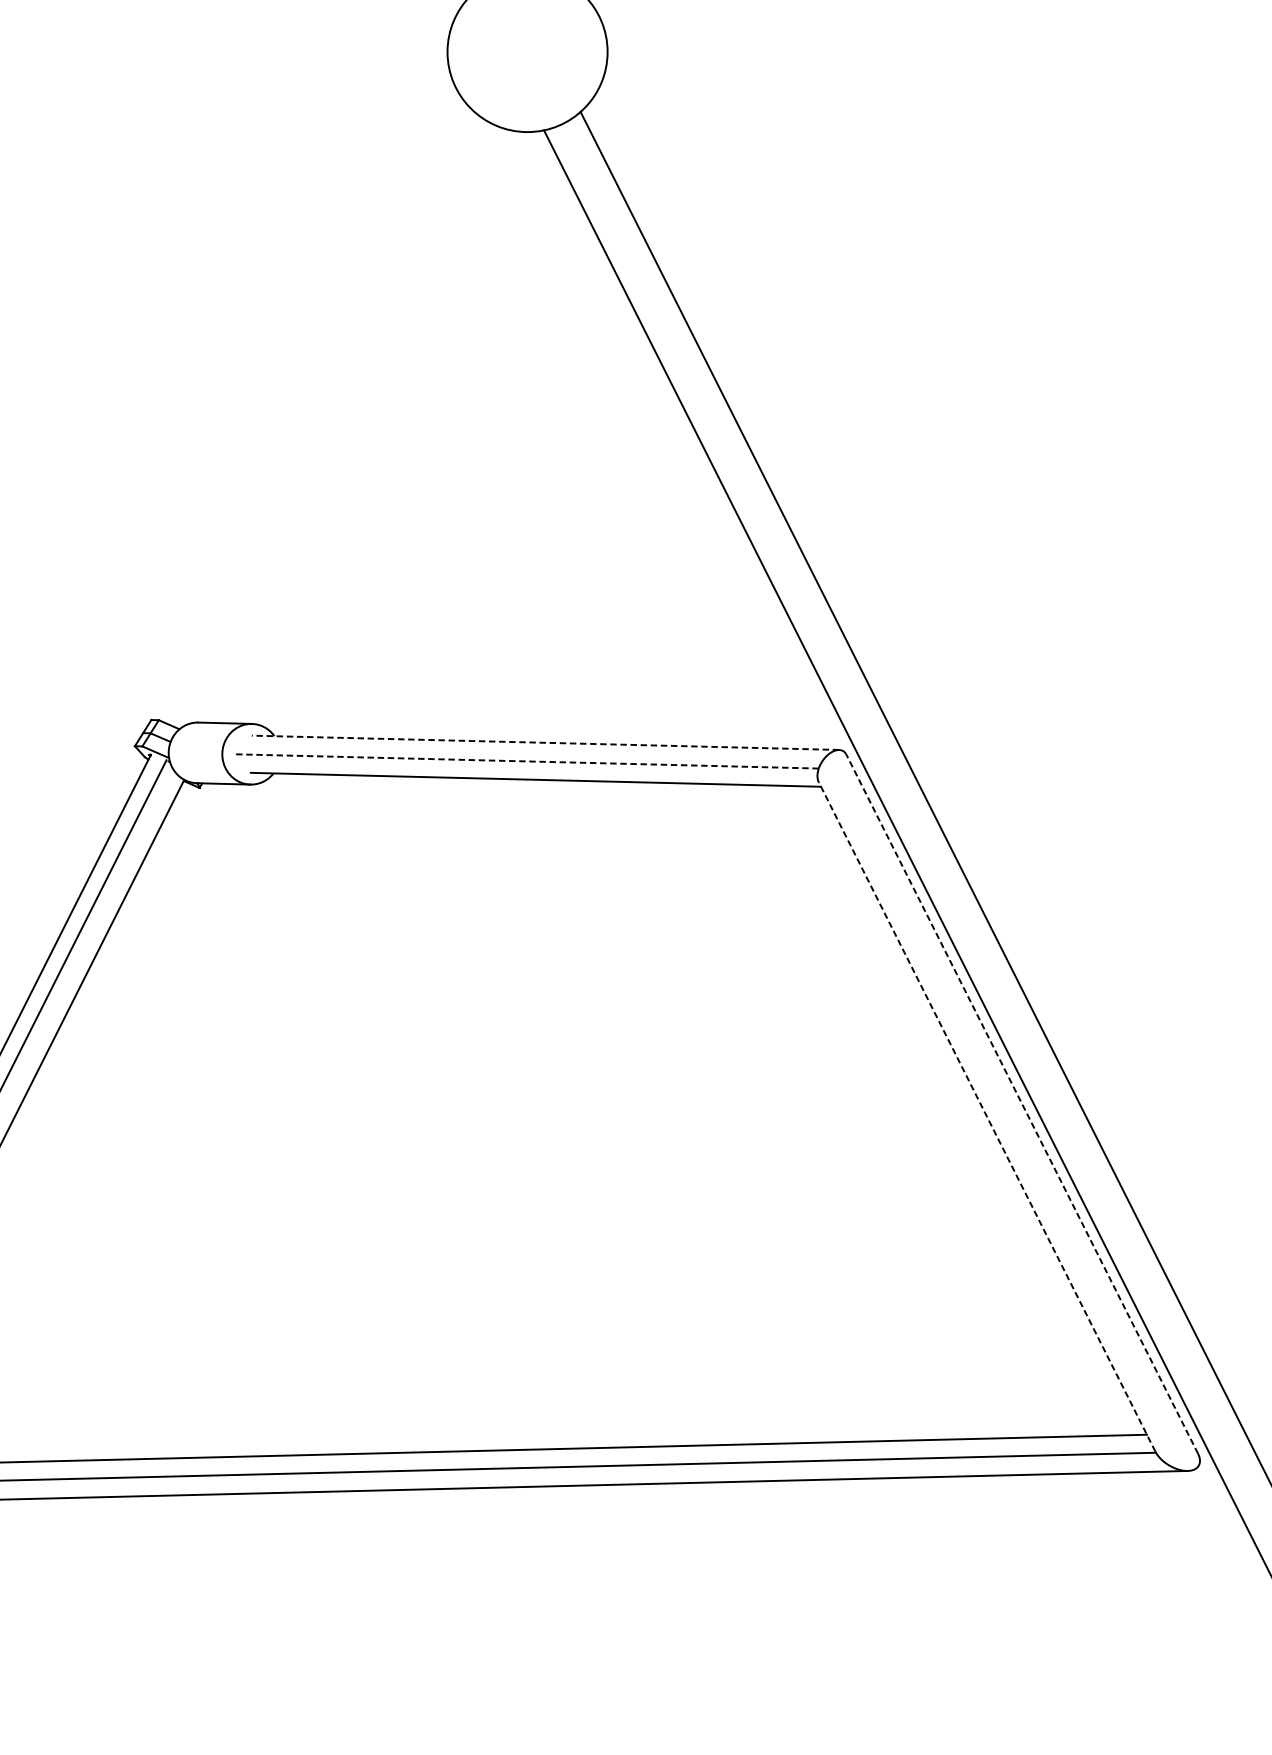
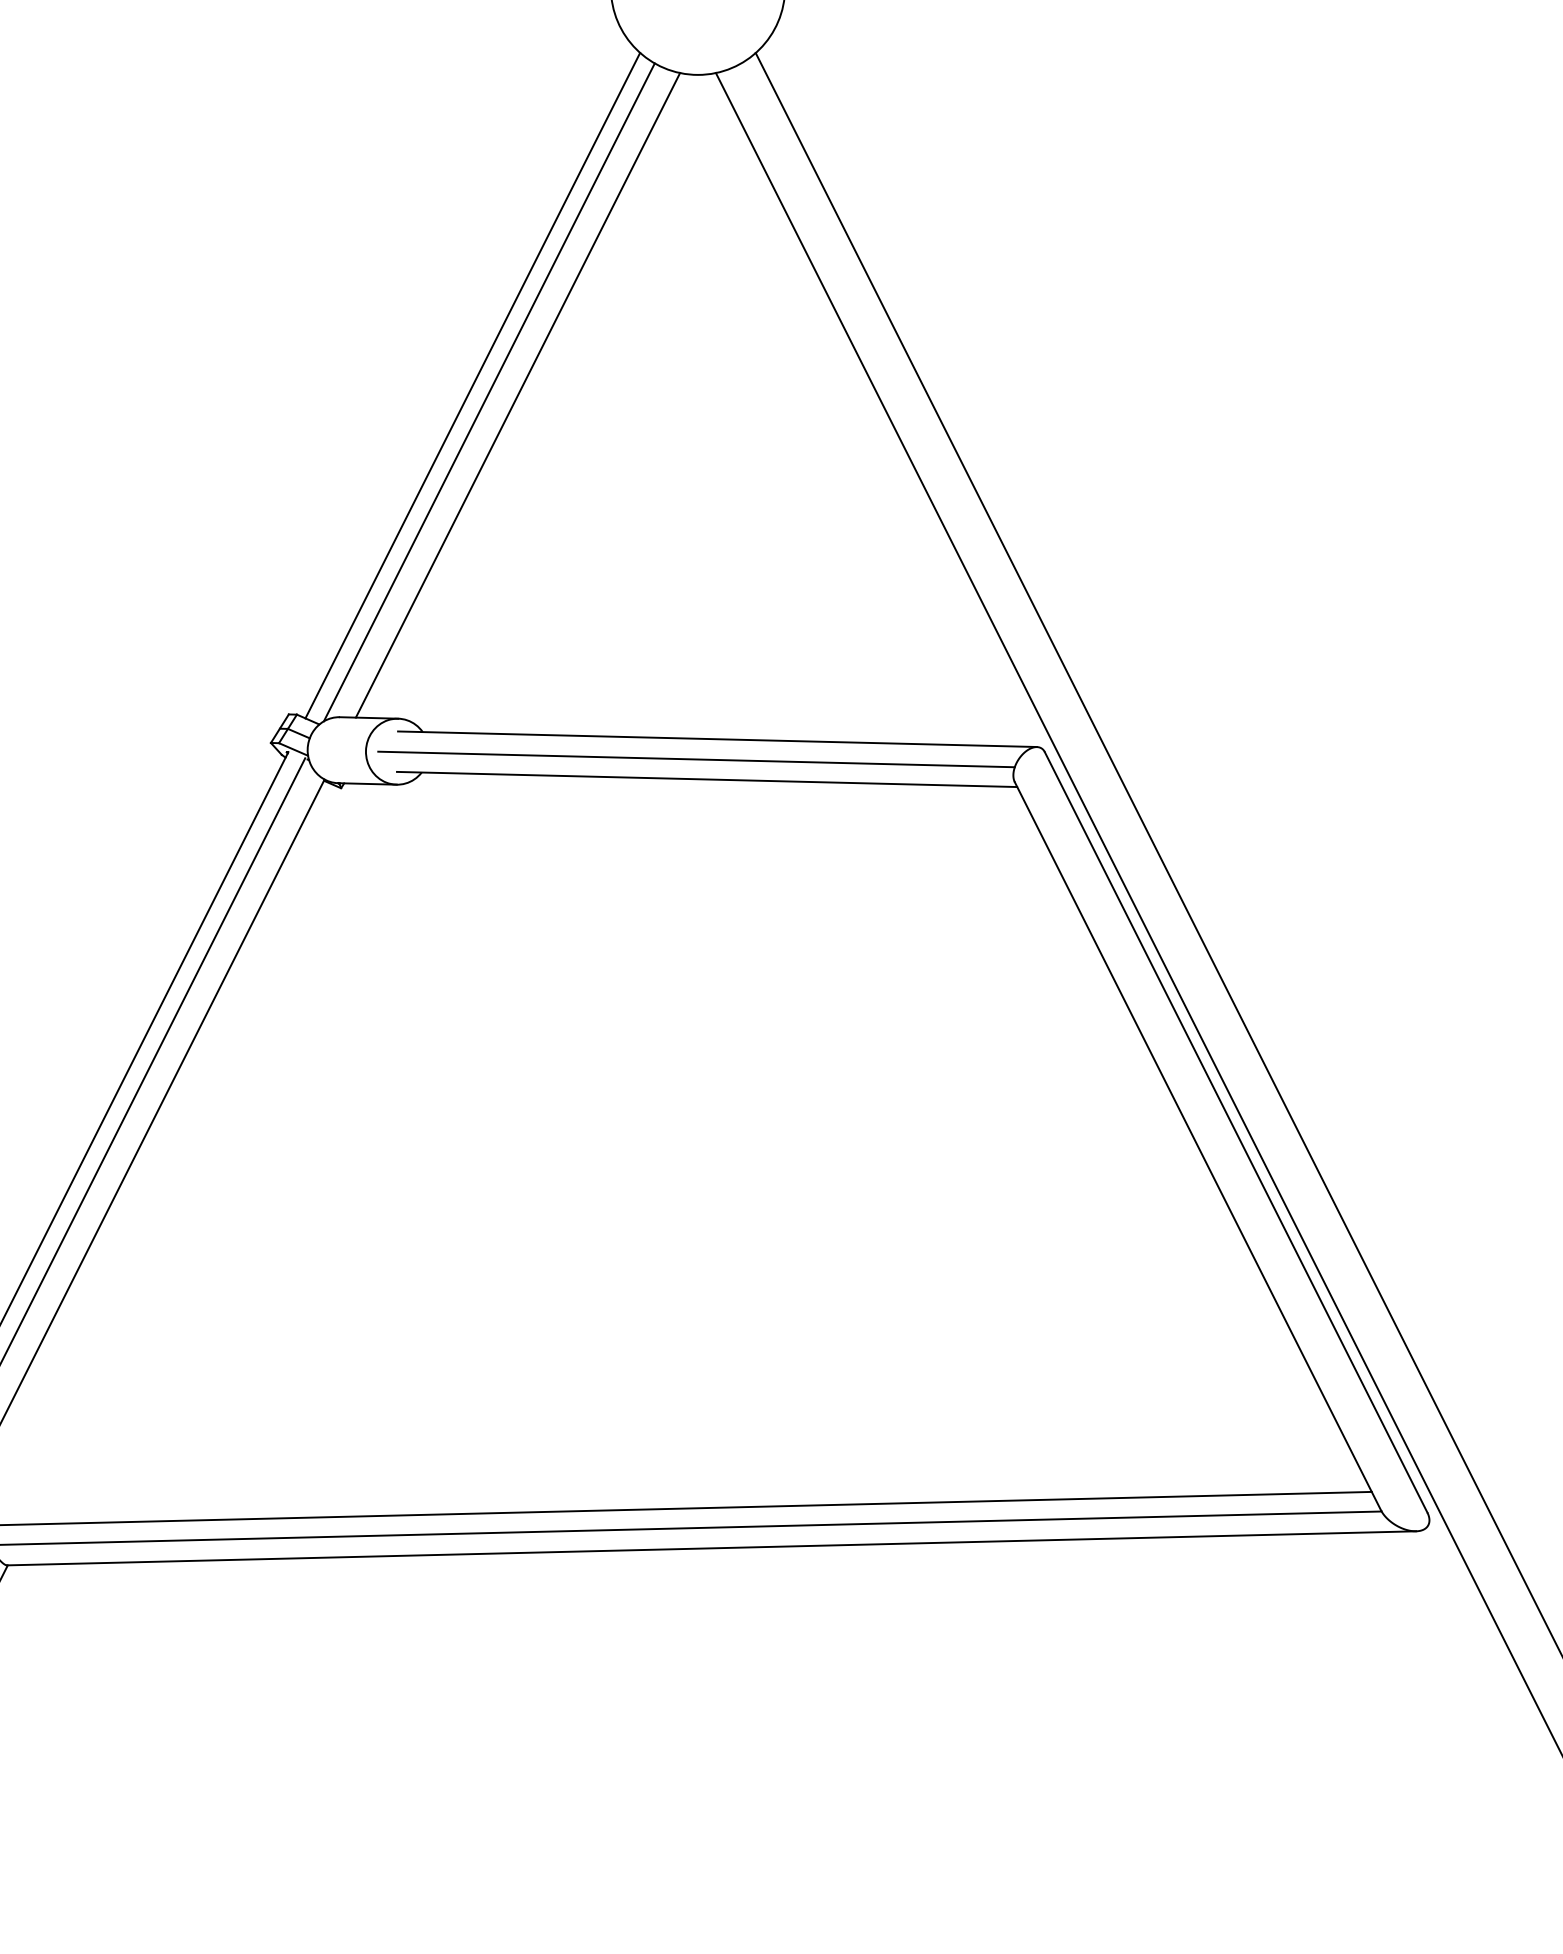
line: (320, 417) -> (472, 385), added
line: (334, 424) -> (488, 392), added
line: (361, 426) -> (517, 395), added
line: (545, 743) -> (717, 739), dashed -> solid
line: (526, 761) -> (696, 759), dashed -> solid
line: (1022, 1104) -> (1236, 1132), dashed -> solid
line: (986, 1116) -> (1197, 1145), dashed -> solid

